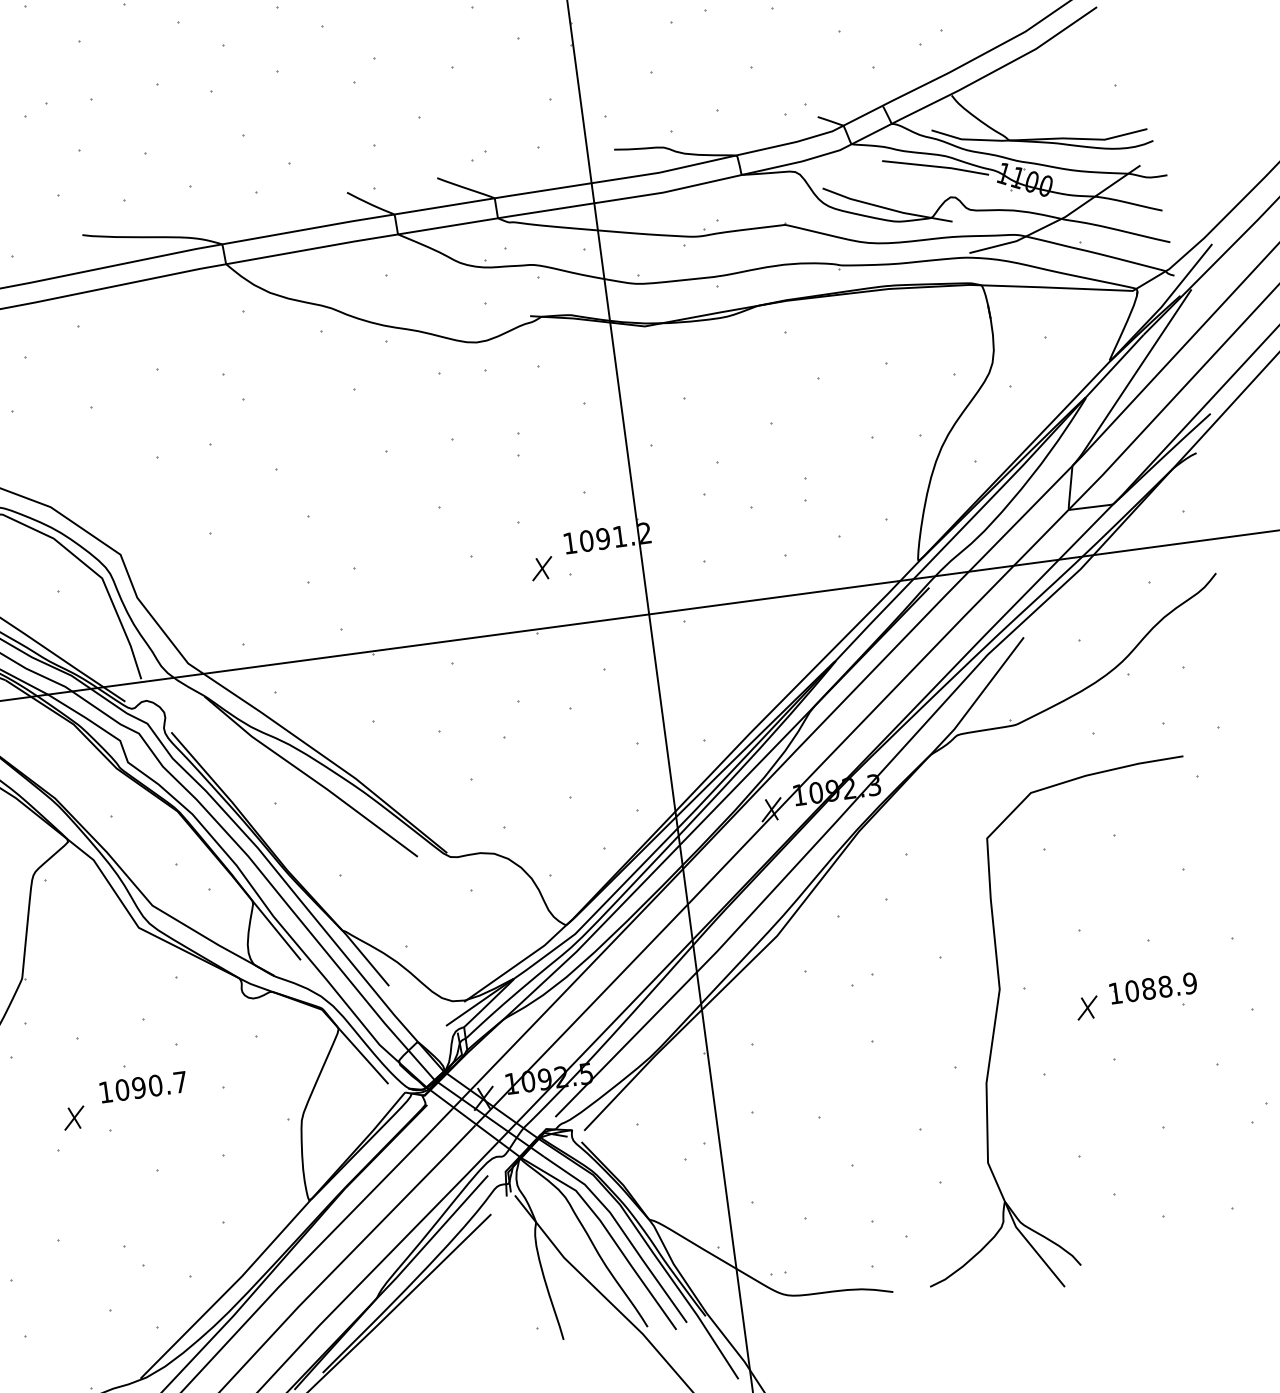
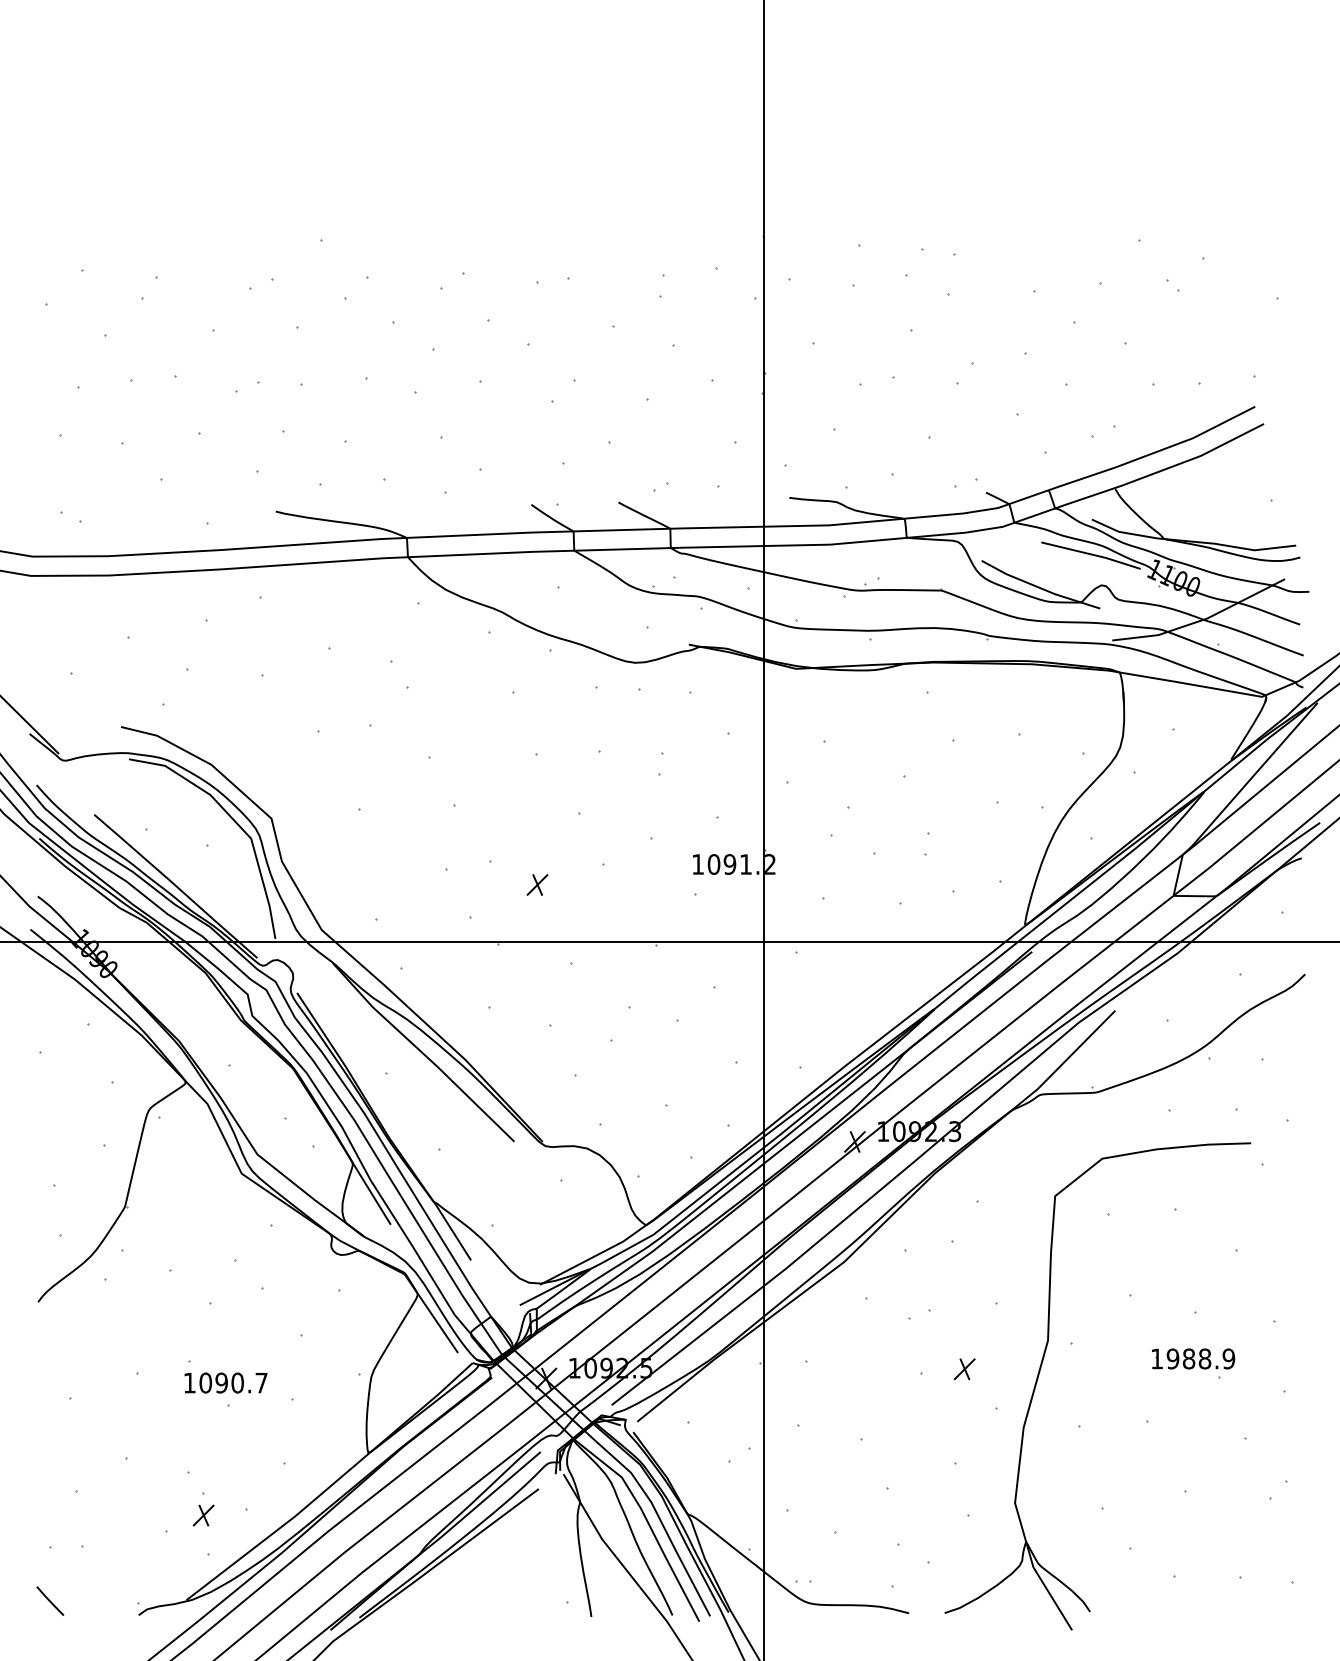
part: (542, 568) -> (537, 884), moved
text: (1131, 990) -> (1172, 1358), 1088.9 -> 1988.9
part: (1087, 1008) -> (964, 1369), moved
text: (142, 1086) -> (225, 1382), moved
part: (74, 1118) -> (203, 1515), moved

